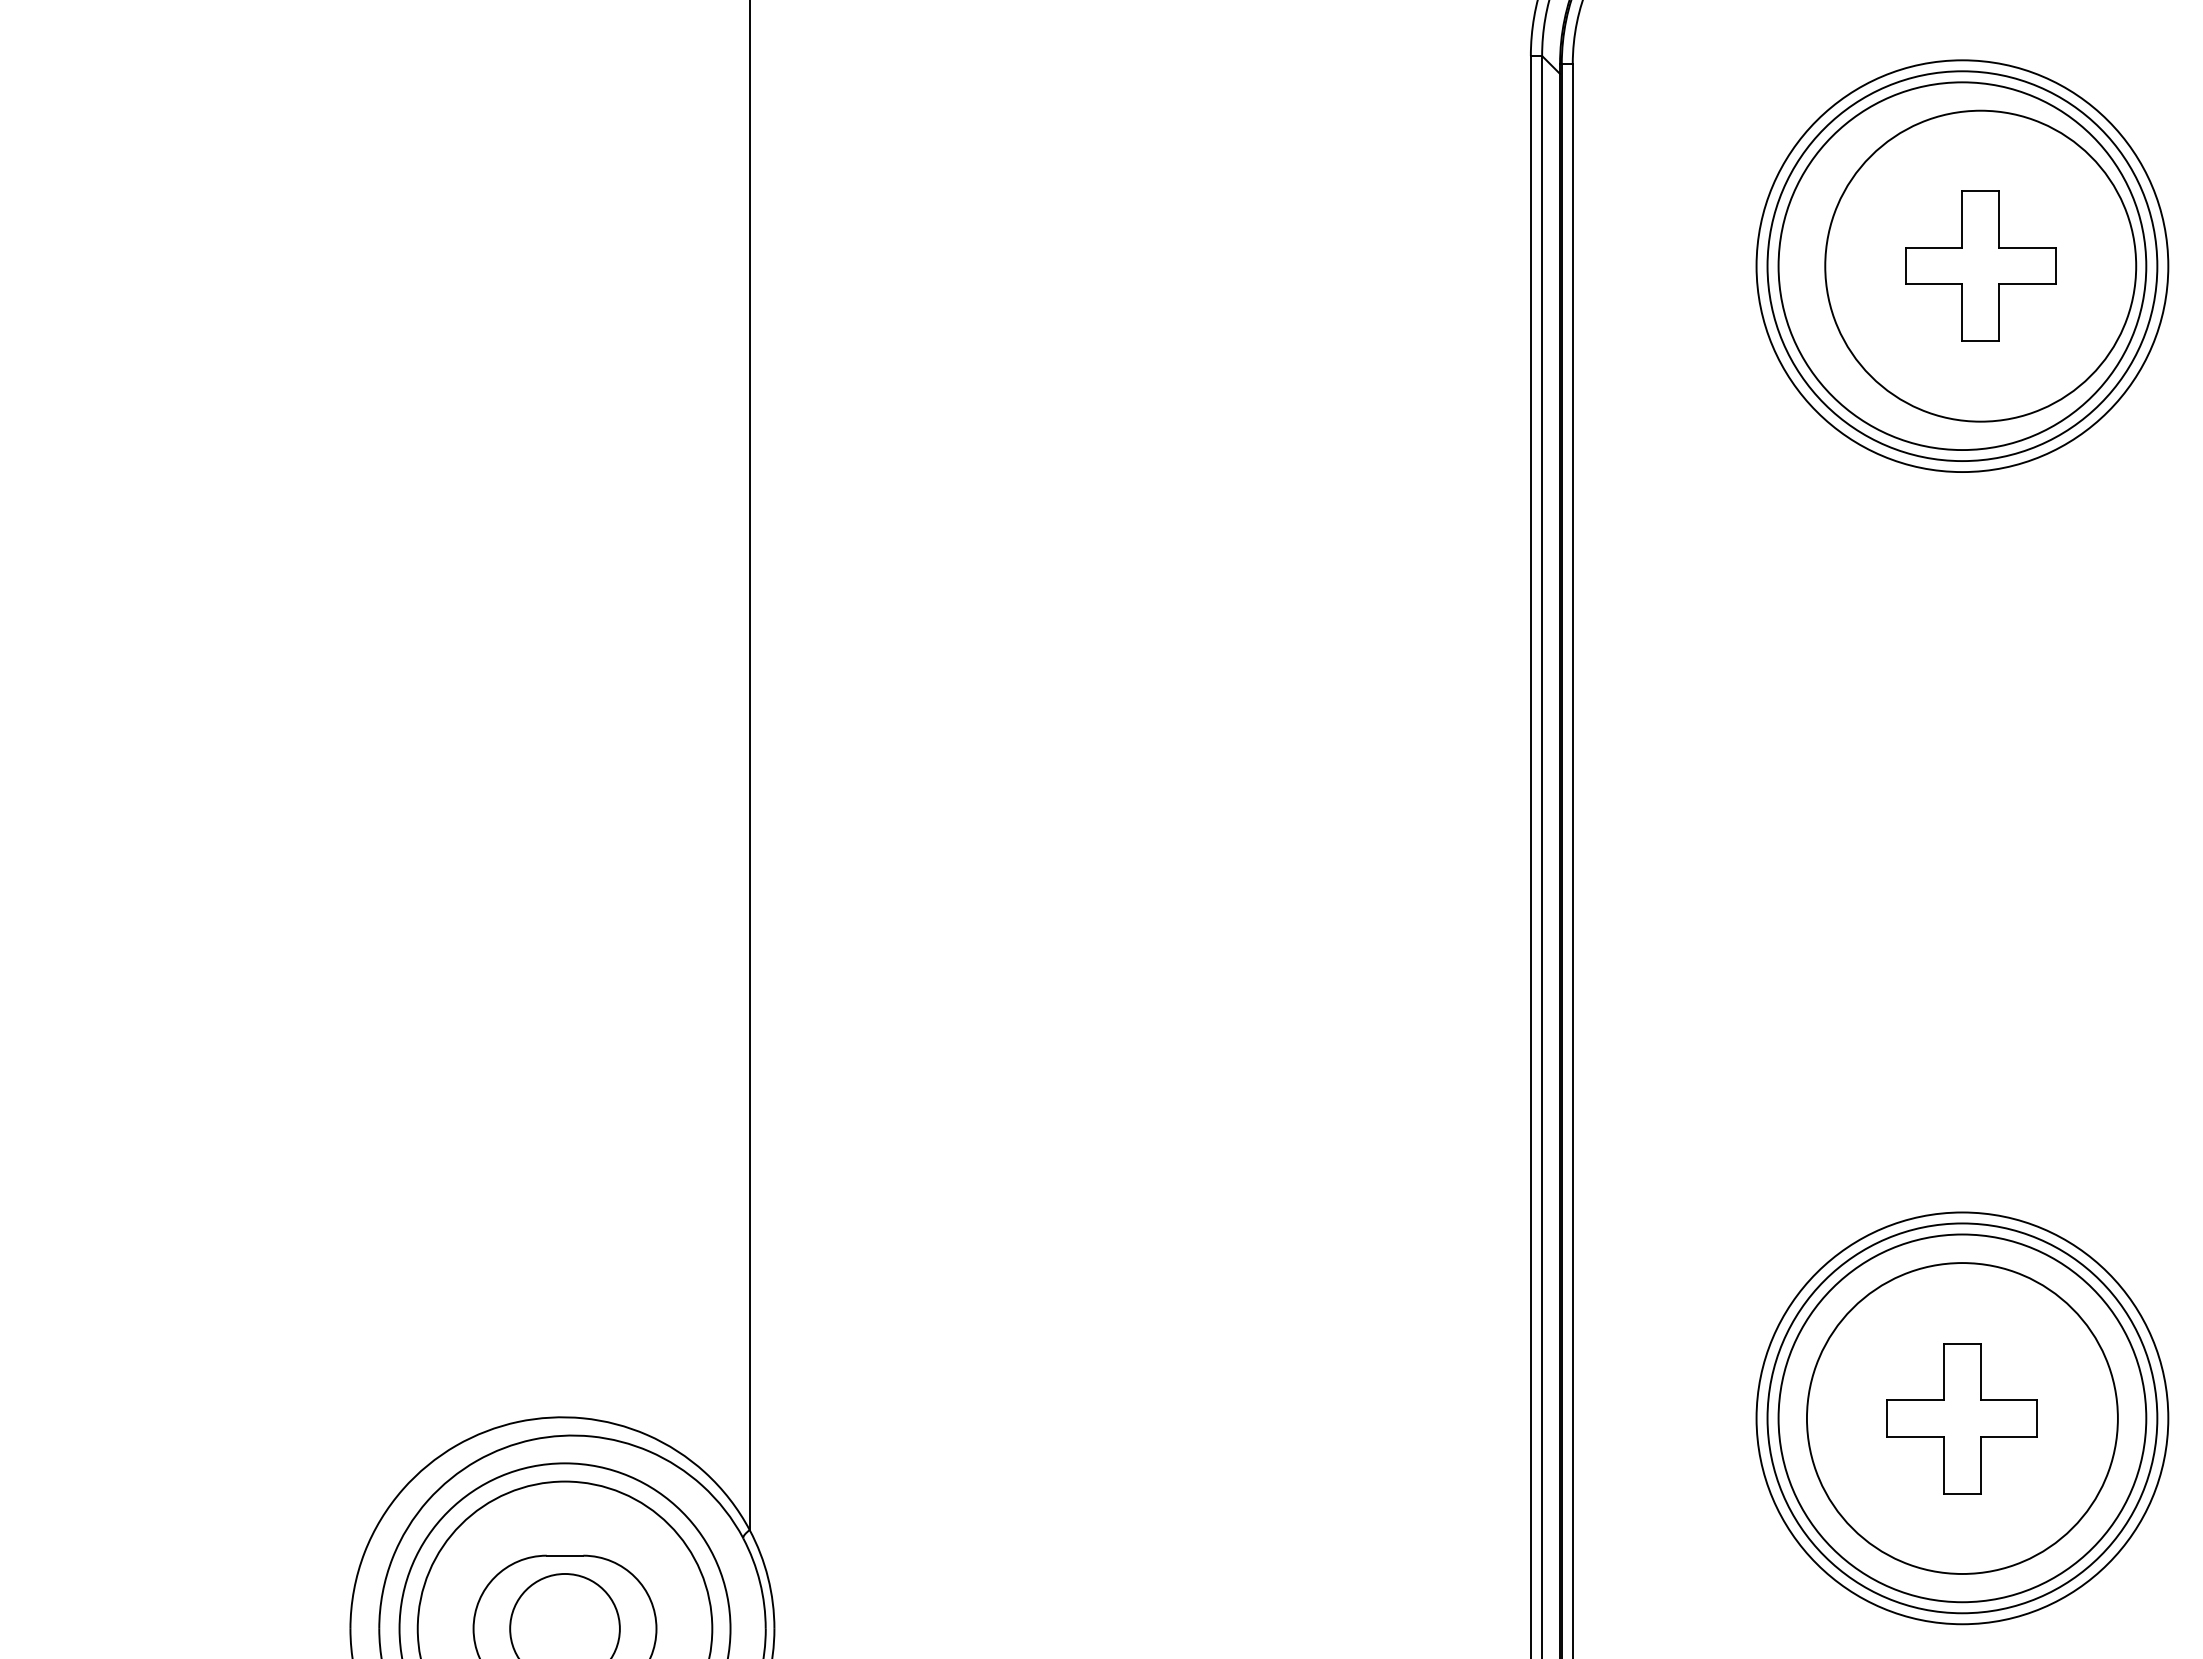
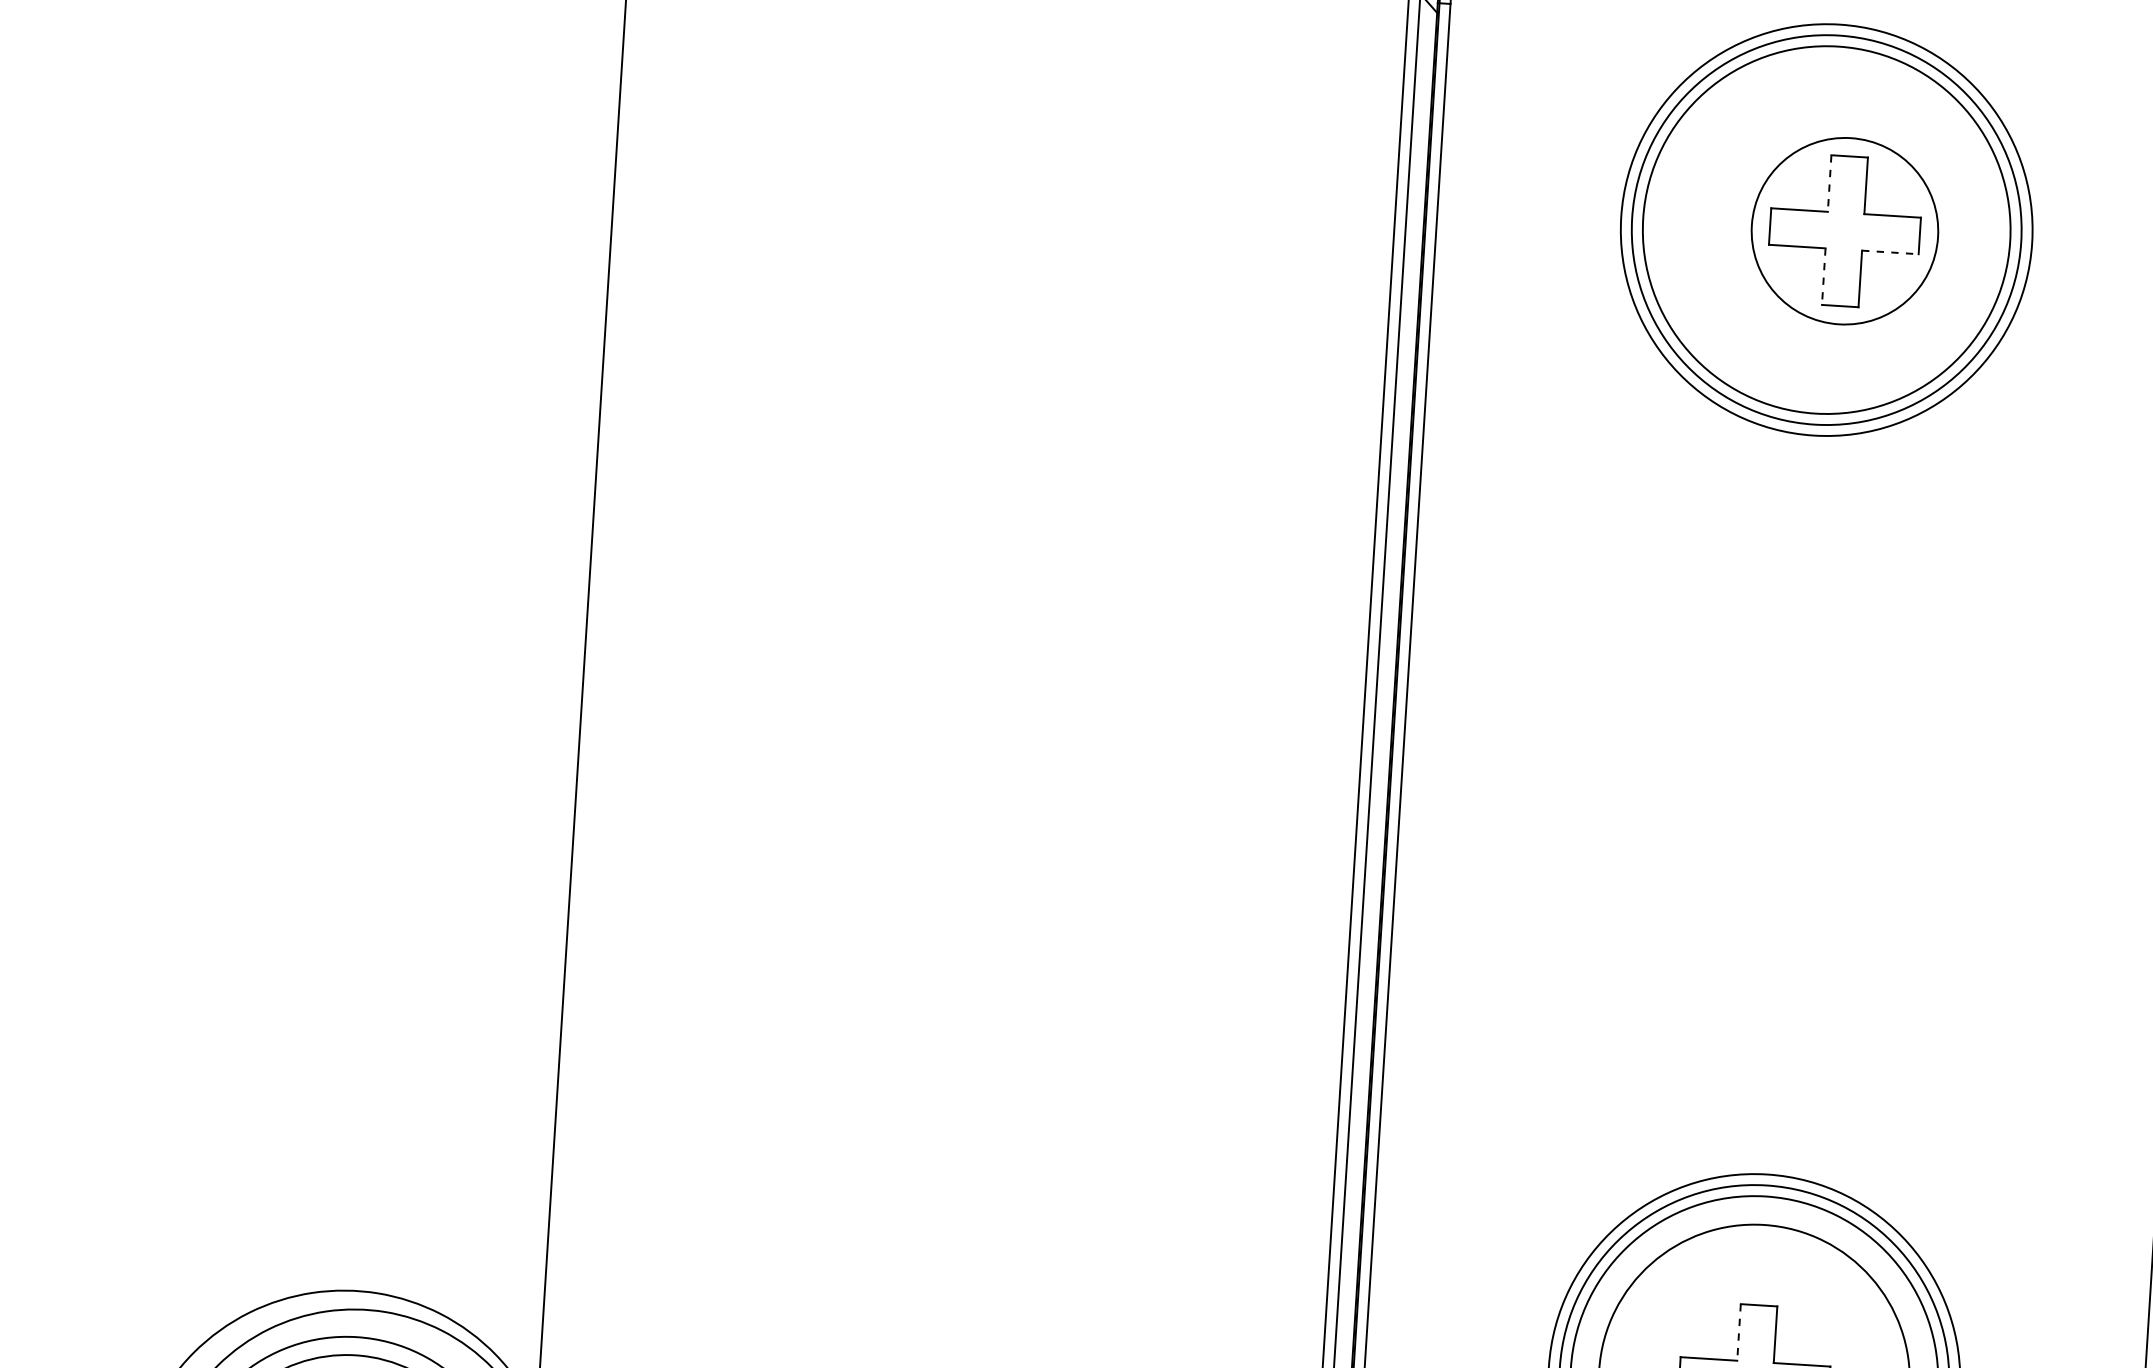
line: (1962, 220) -> (1829, 184), solid -> dashed
circle: (1980, 265) -> (1844, 230), size x0.6
line: (2027, 284) -> (1890, 252), solid -> dashed
line: (1962, 313) -> (1823, 277), solid -> dashed
line: (1944, 1372) -> (1739, 1333), solid -> dashed

